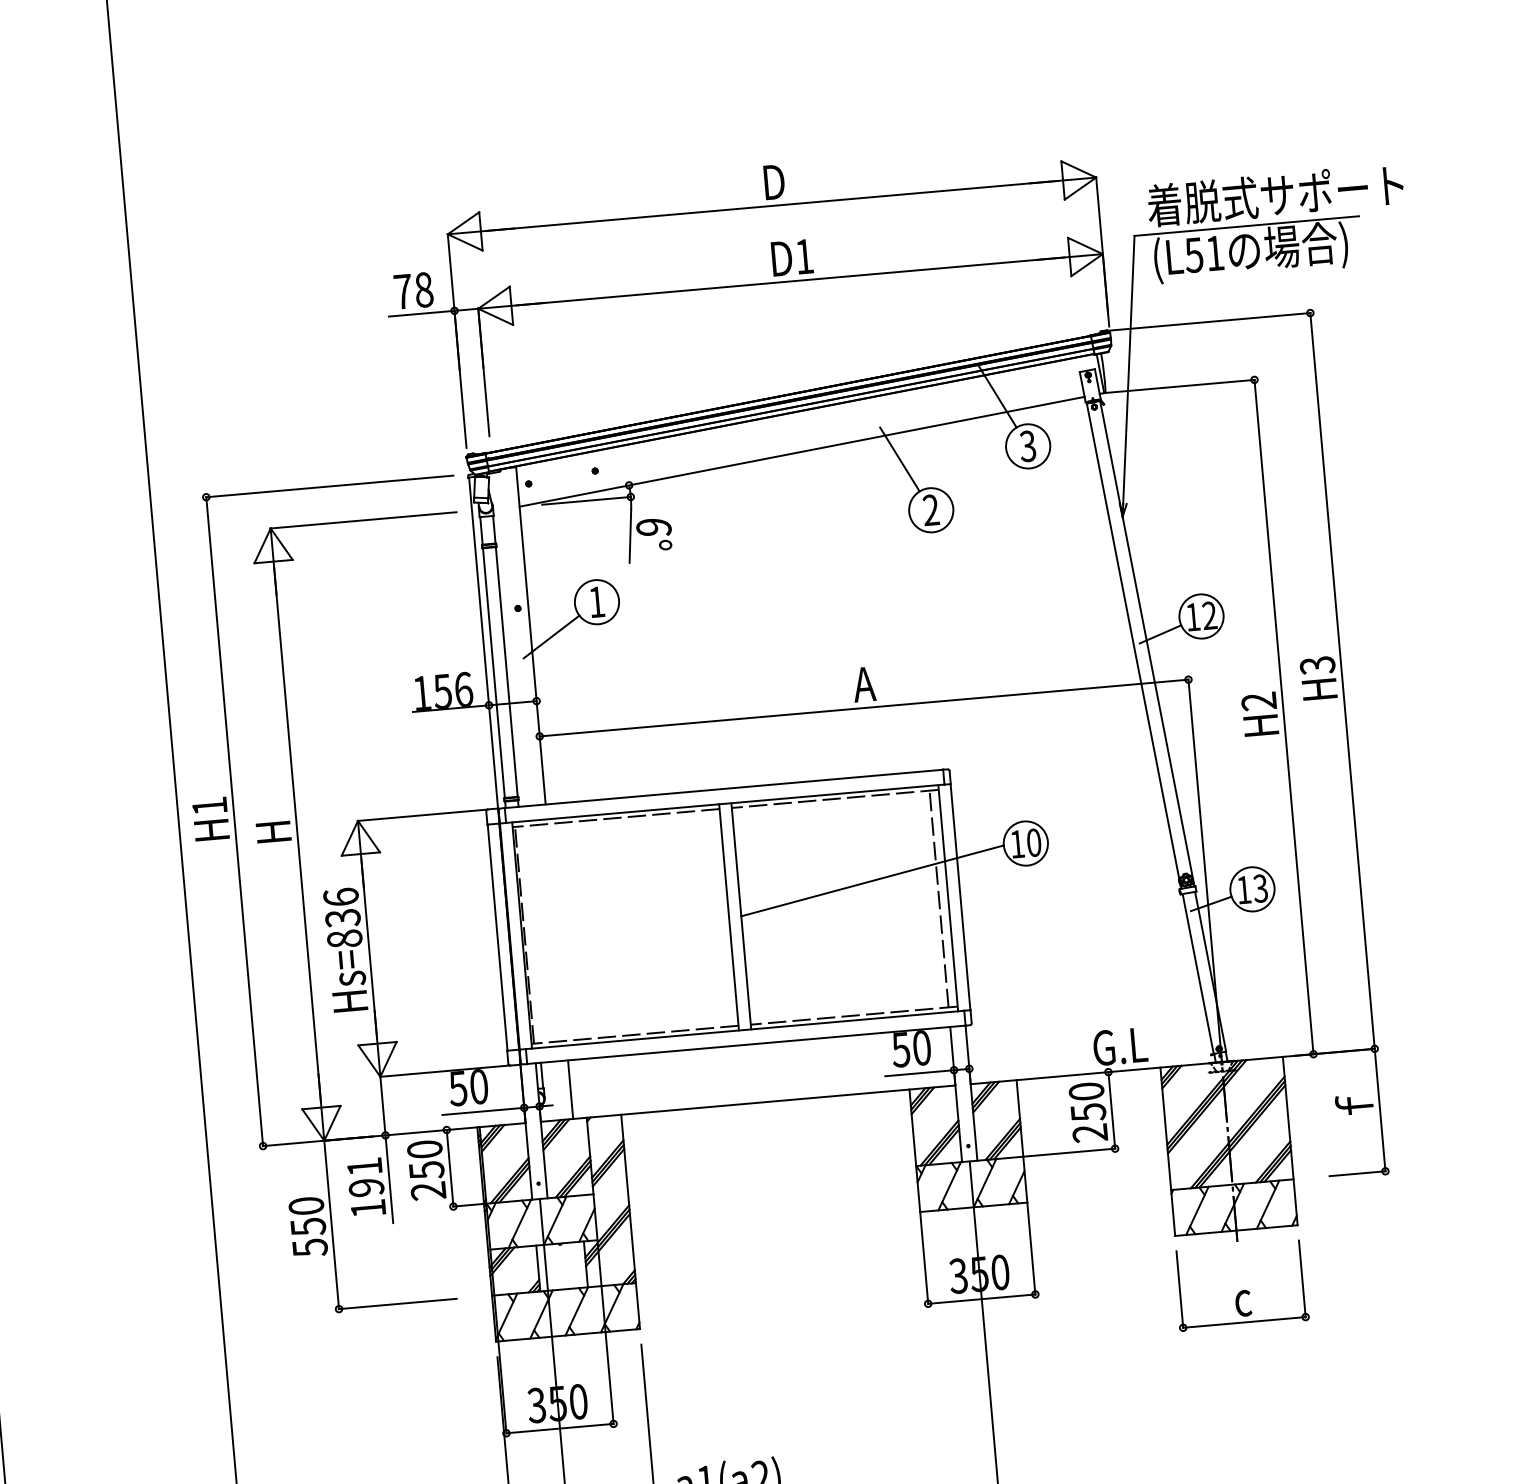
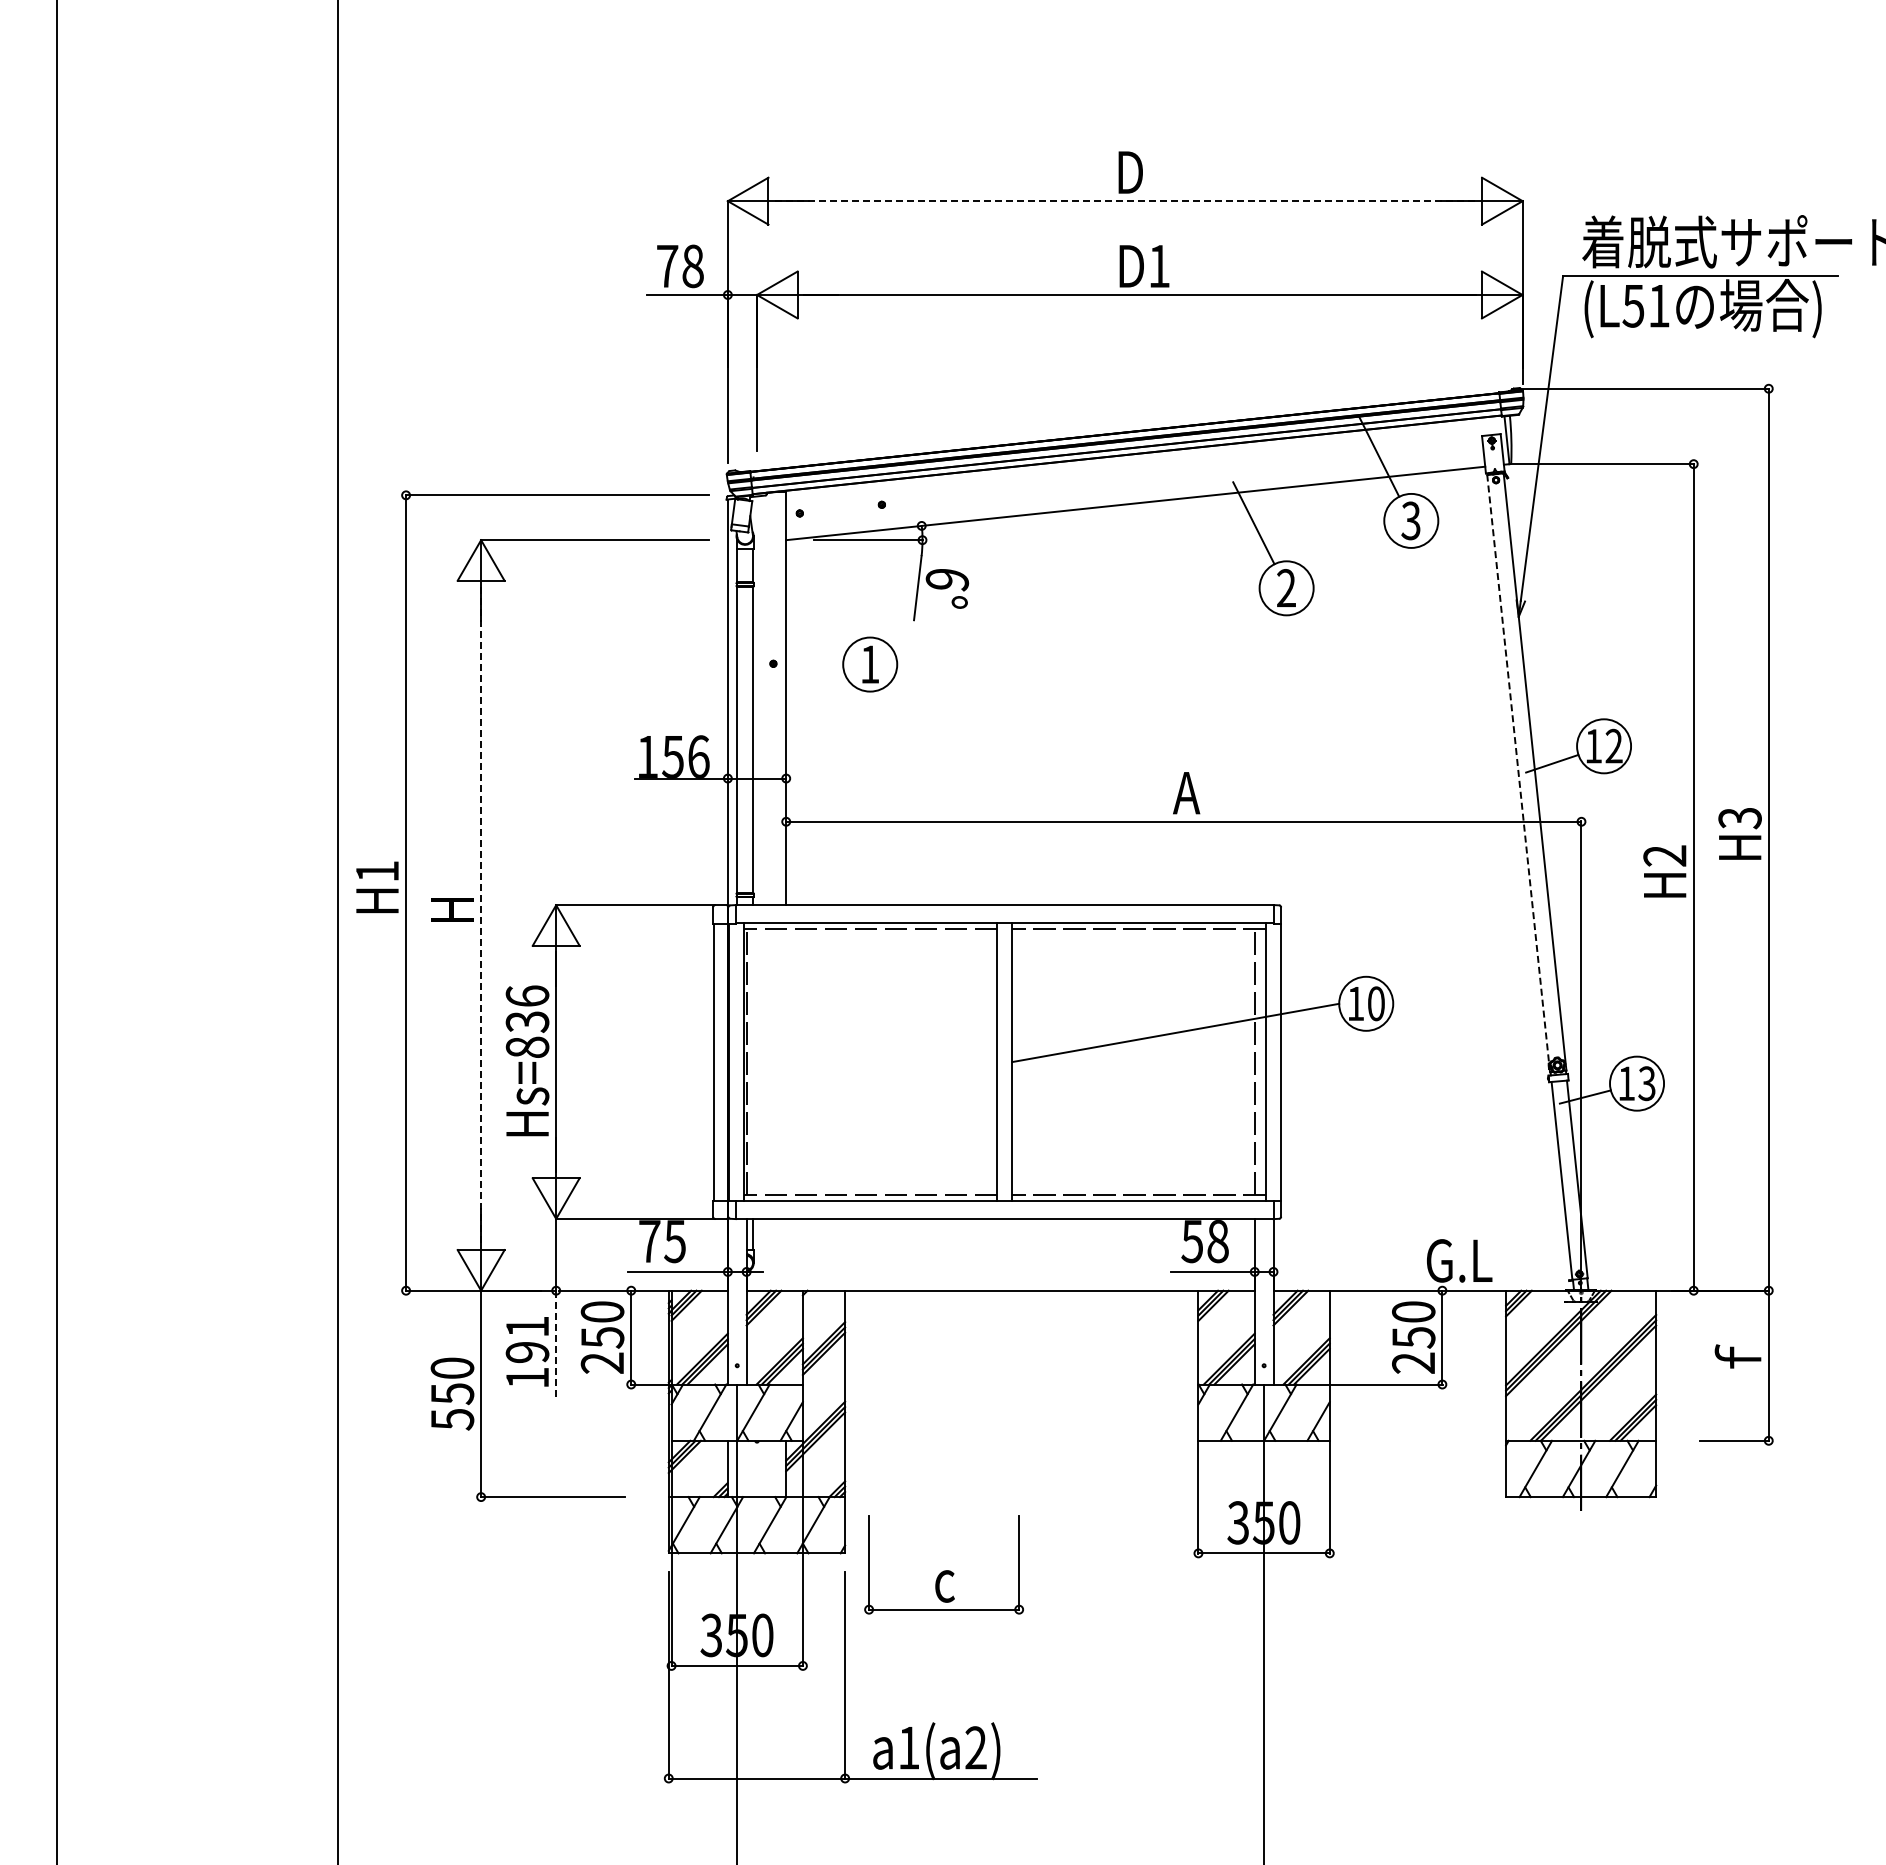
line: (772, 206) -> (1125, 201), solid -> dashed
line: (551, 637) -> (811, 702), removed
line: (1133, 644) -> (1518, 773), solid -> dashed
line: (297, 834) -> (481, 915), solid -> dashed
text: (921, 1048) -> (1217, 1241), 50 -> 58
text: (467, 1087) -> (661, 1241), 50 -> 75
line: (570, 1089) -> (786, 1254), removed
line: (389, 1179) -> (556, 1344), solid -> dashed
part: (1240, 1285) -> (943, 1564), moved

